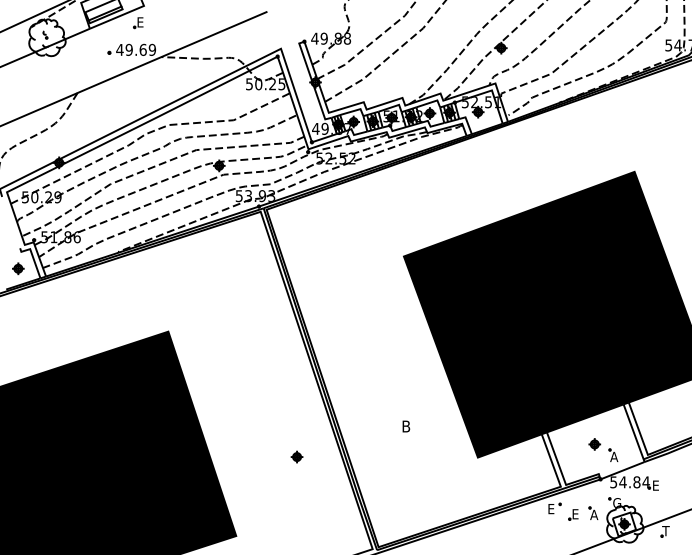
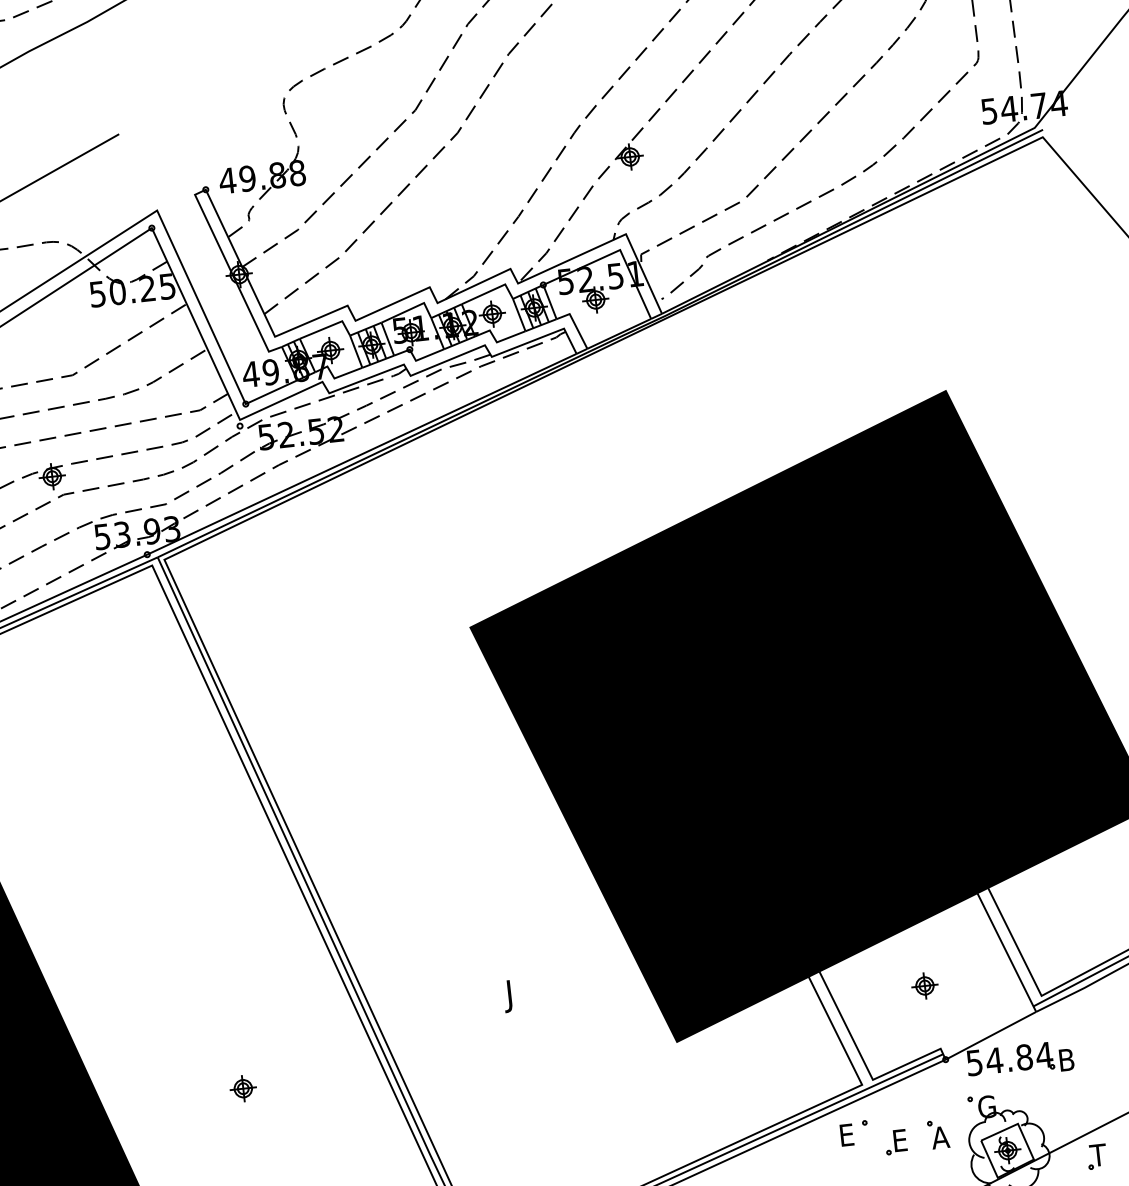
text: (405, 427) -> (514, 994), B -> J
part: (613, 454) -> (967, 1003), removed
part: (296, 456) -> (241, 1087), moved
text: (658, 485) -> (1071, 1059), E -> B

